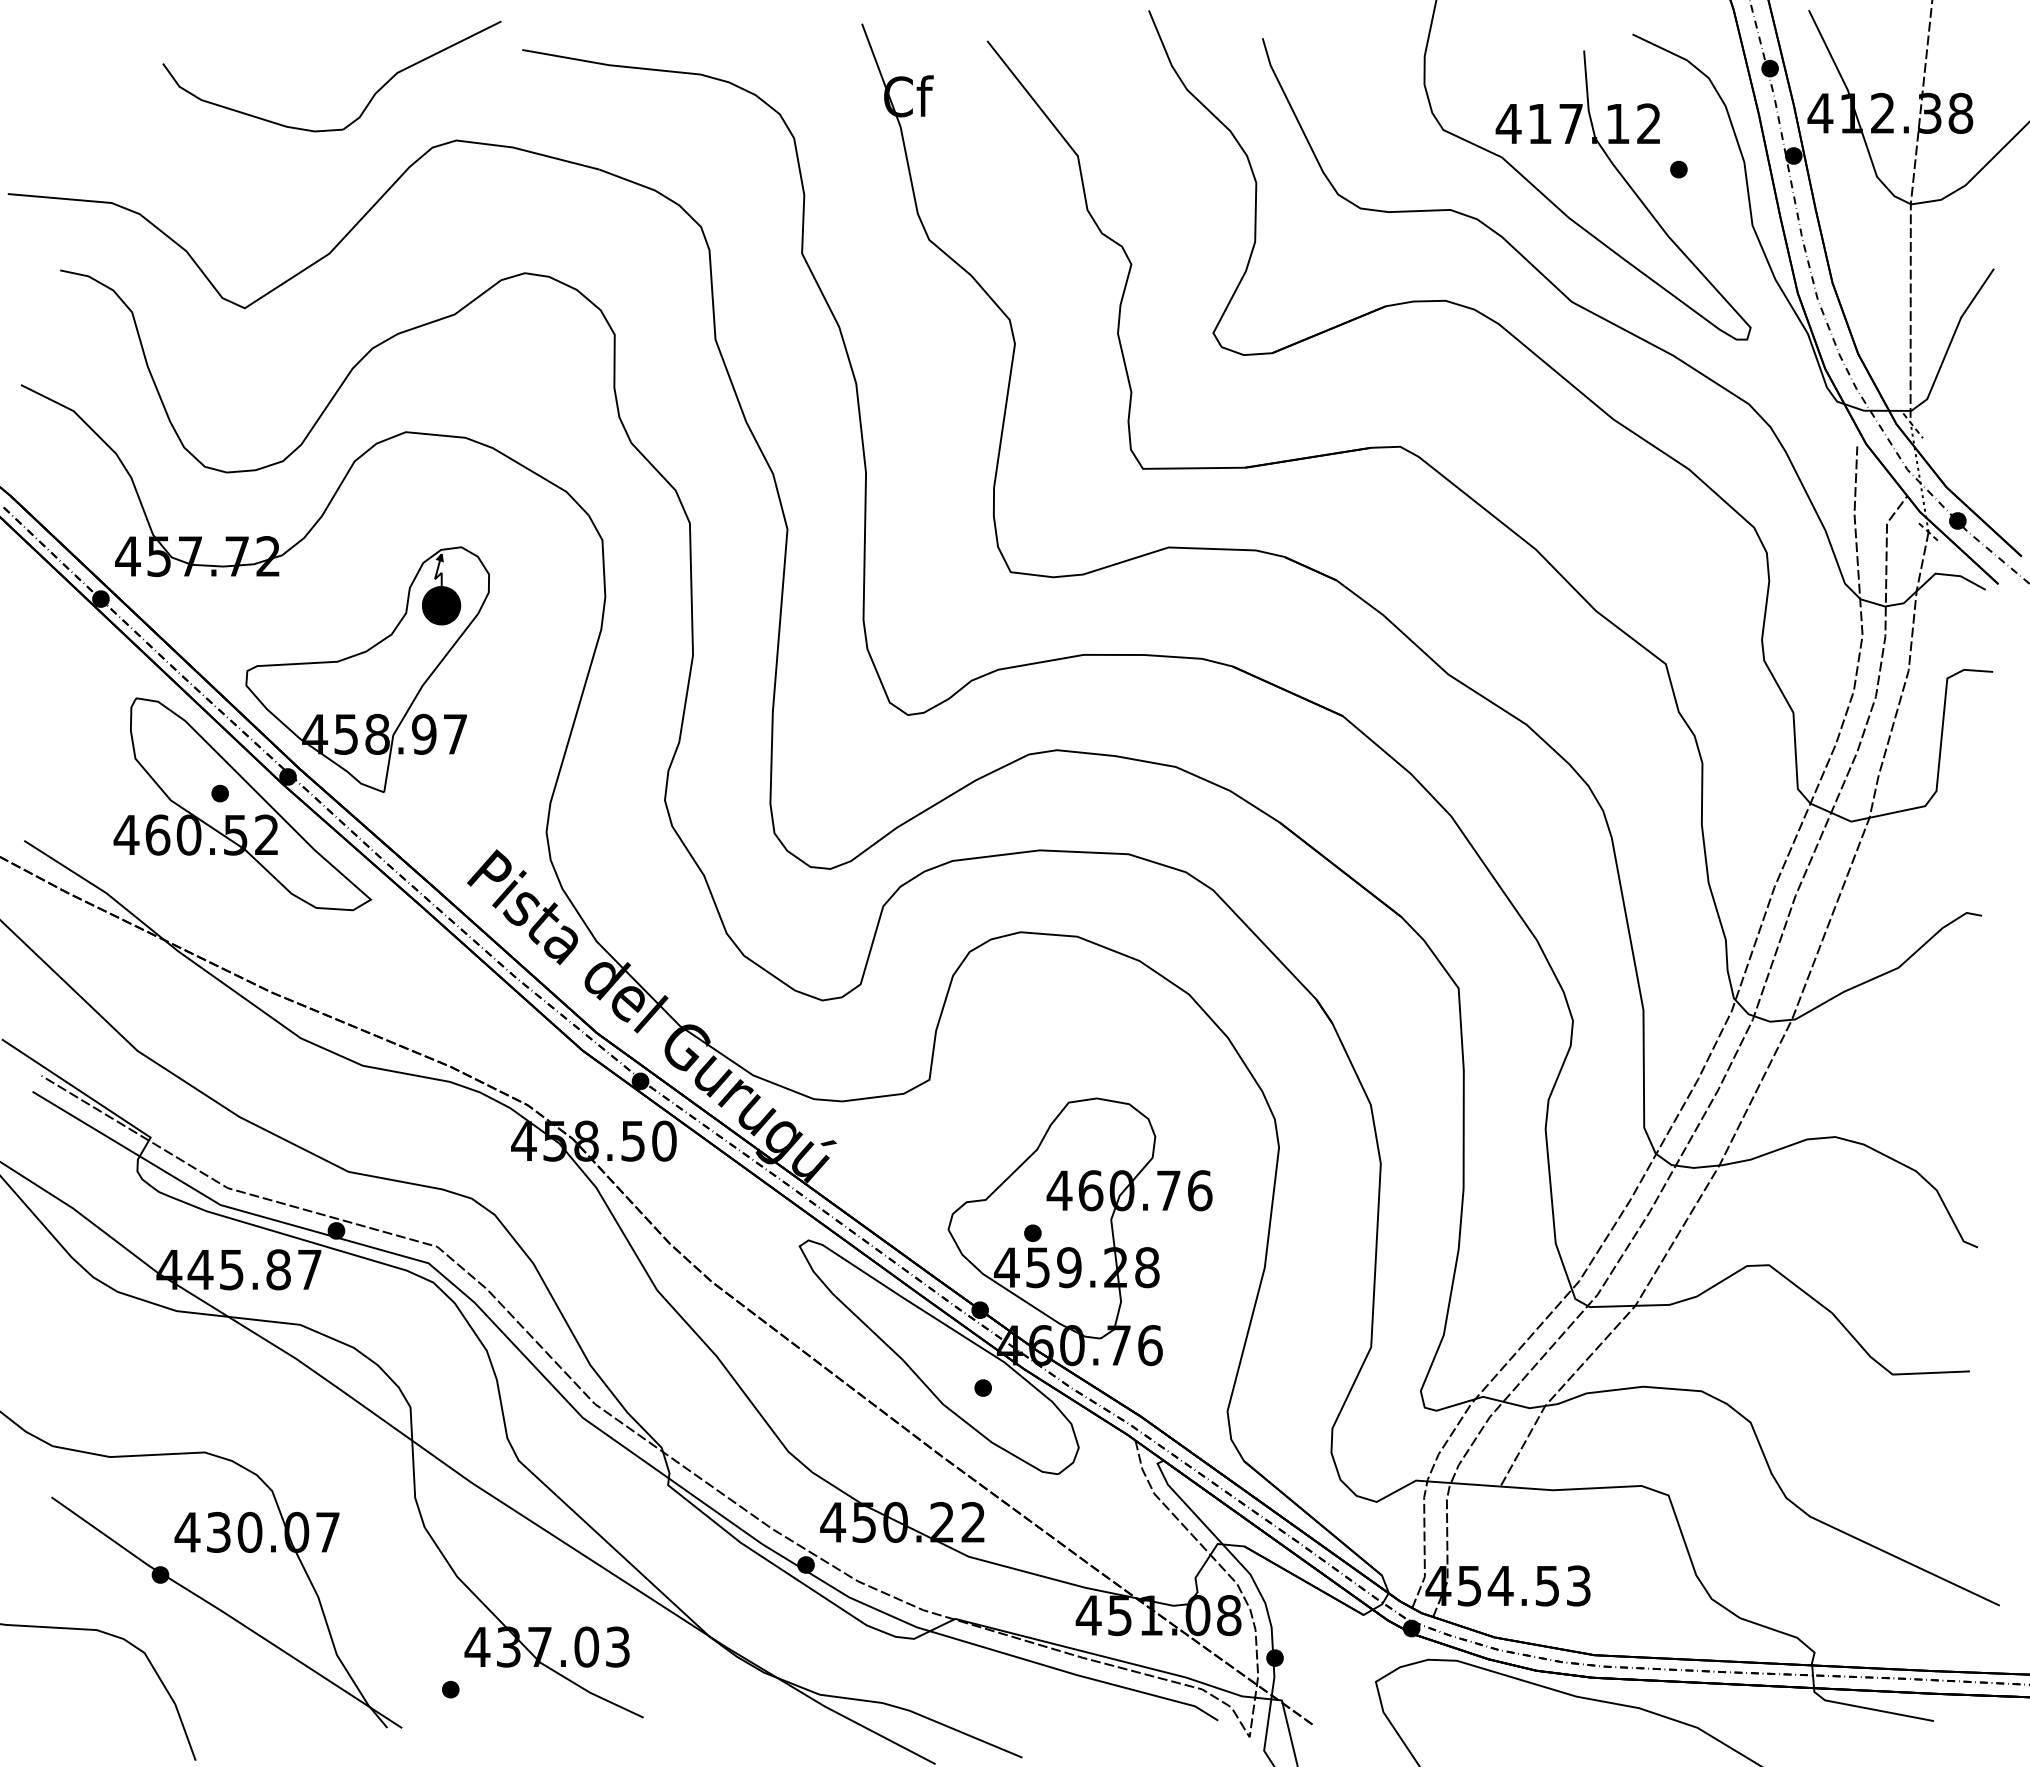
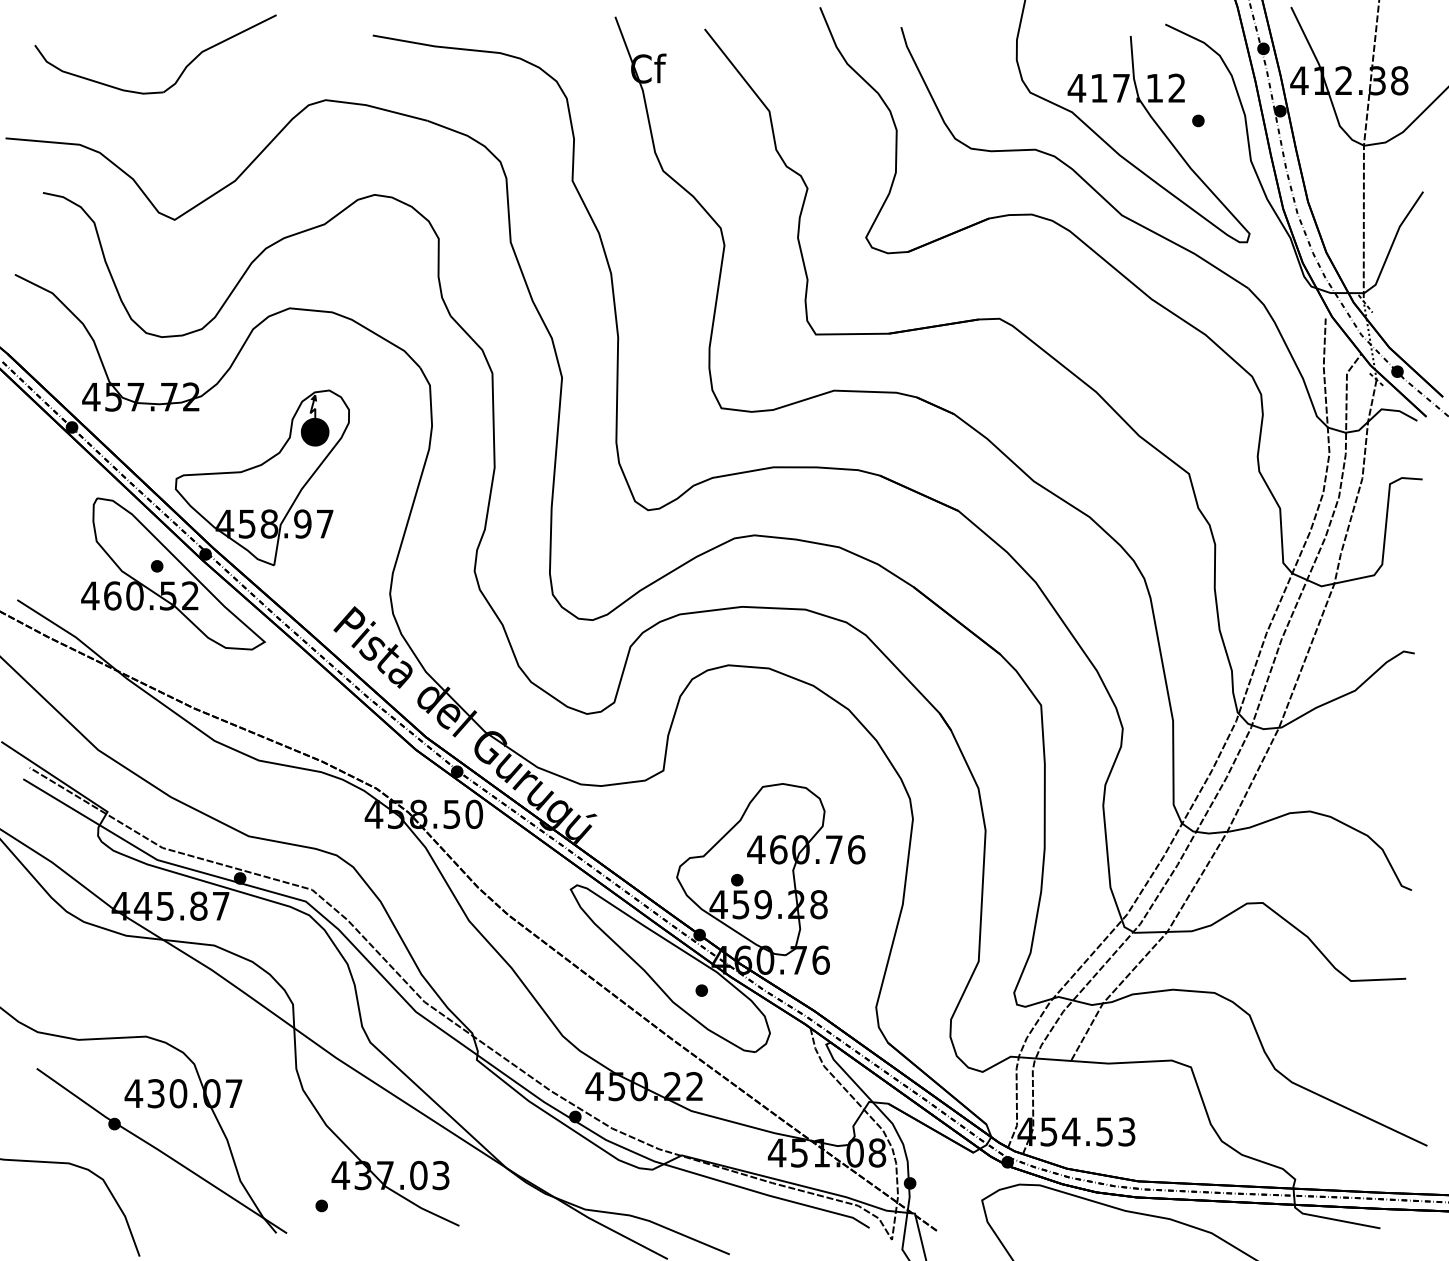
part: (369, 100) -> (182, 71), moved

